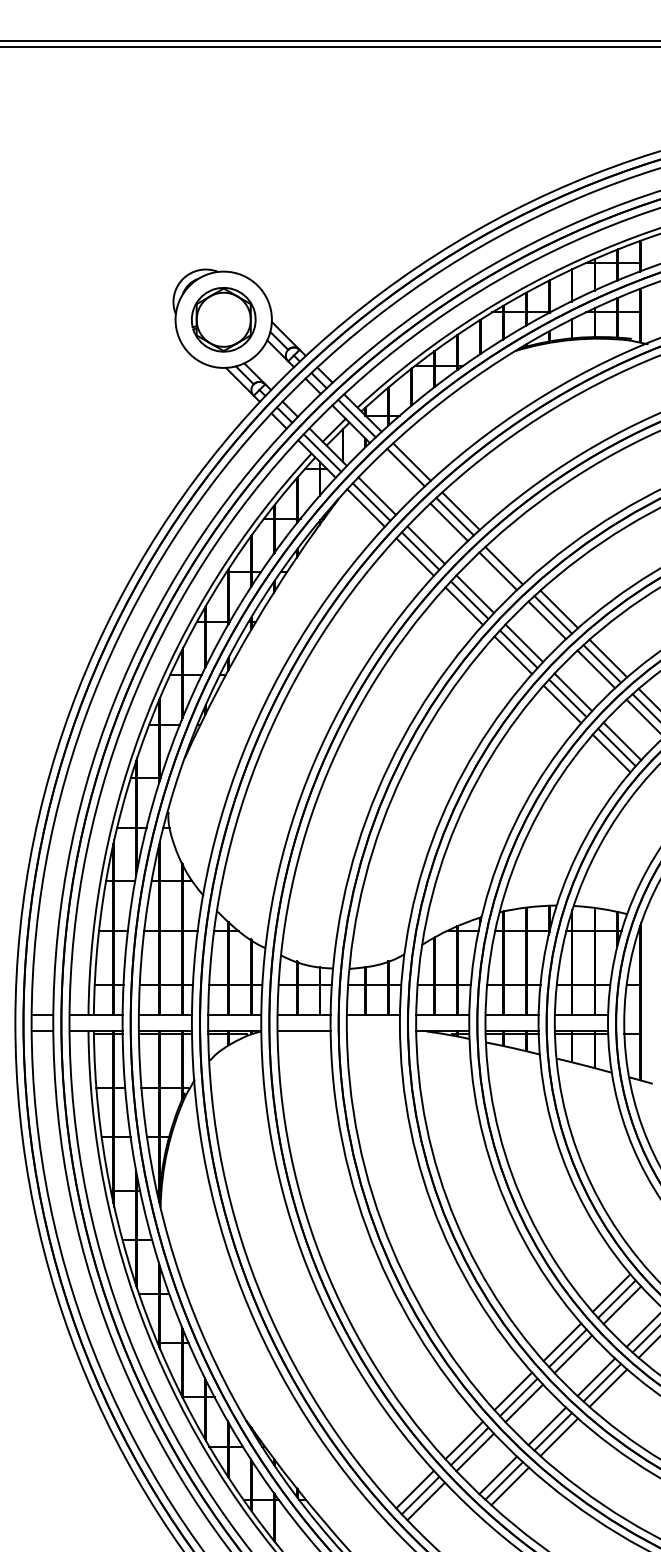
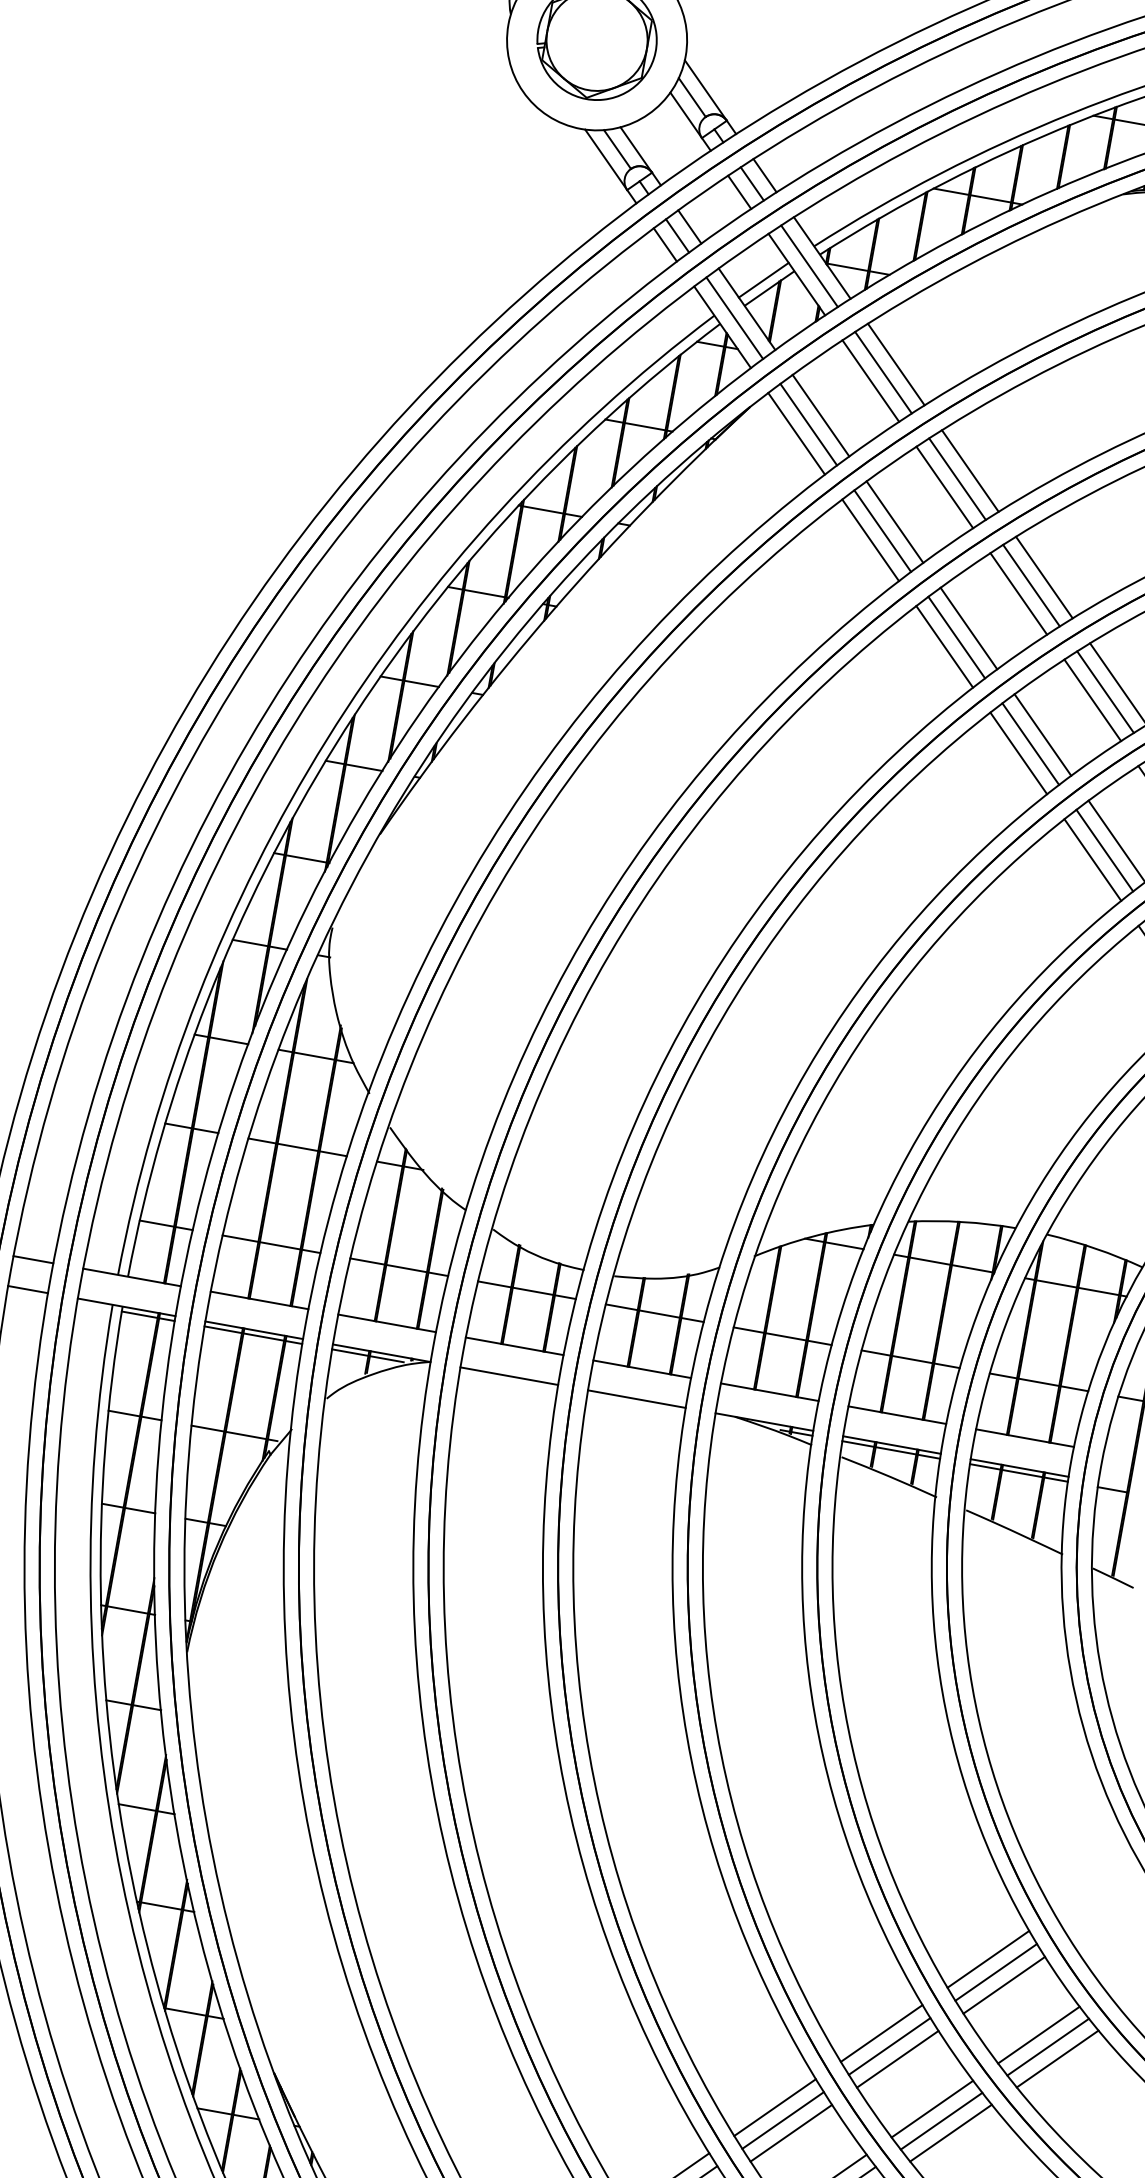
line: (399, 473) -> (869, 381), added
line: (509, 560) -> (1043, 577), added
line: (372, 1031) -> (635, 1398), added

